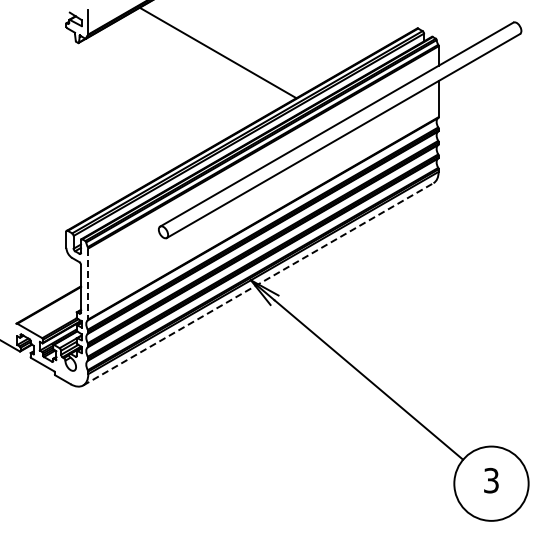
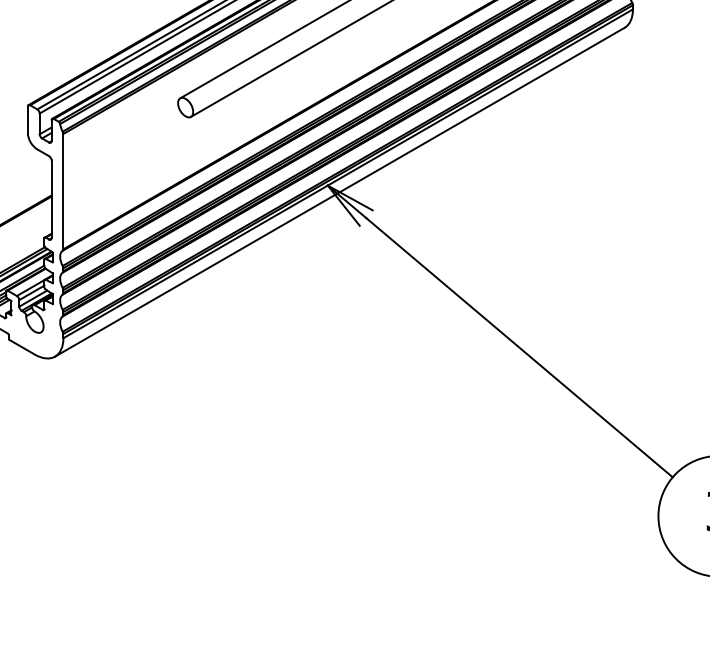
line: (88, 284) -> (63, 192), dashed -> solid
line: (258, 284) -> (340, 192), dashed -> solid

